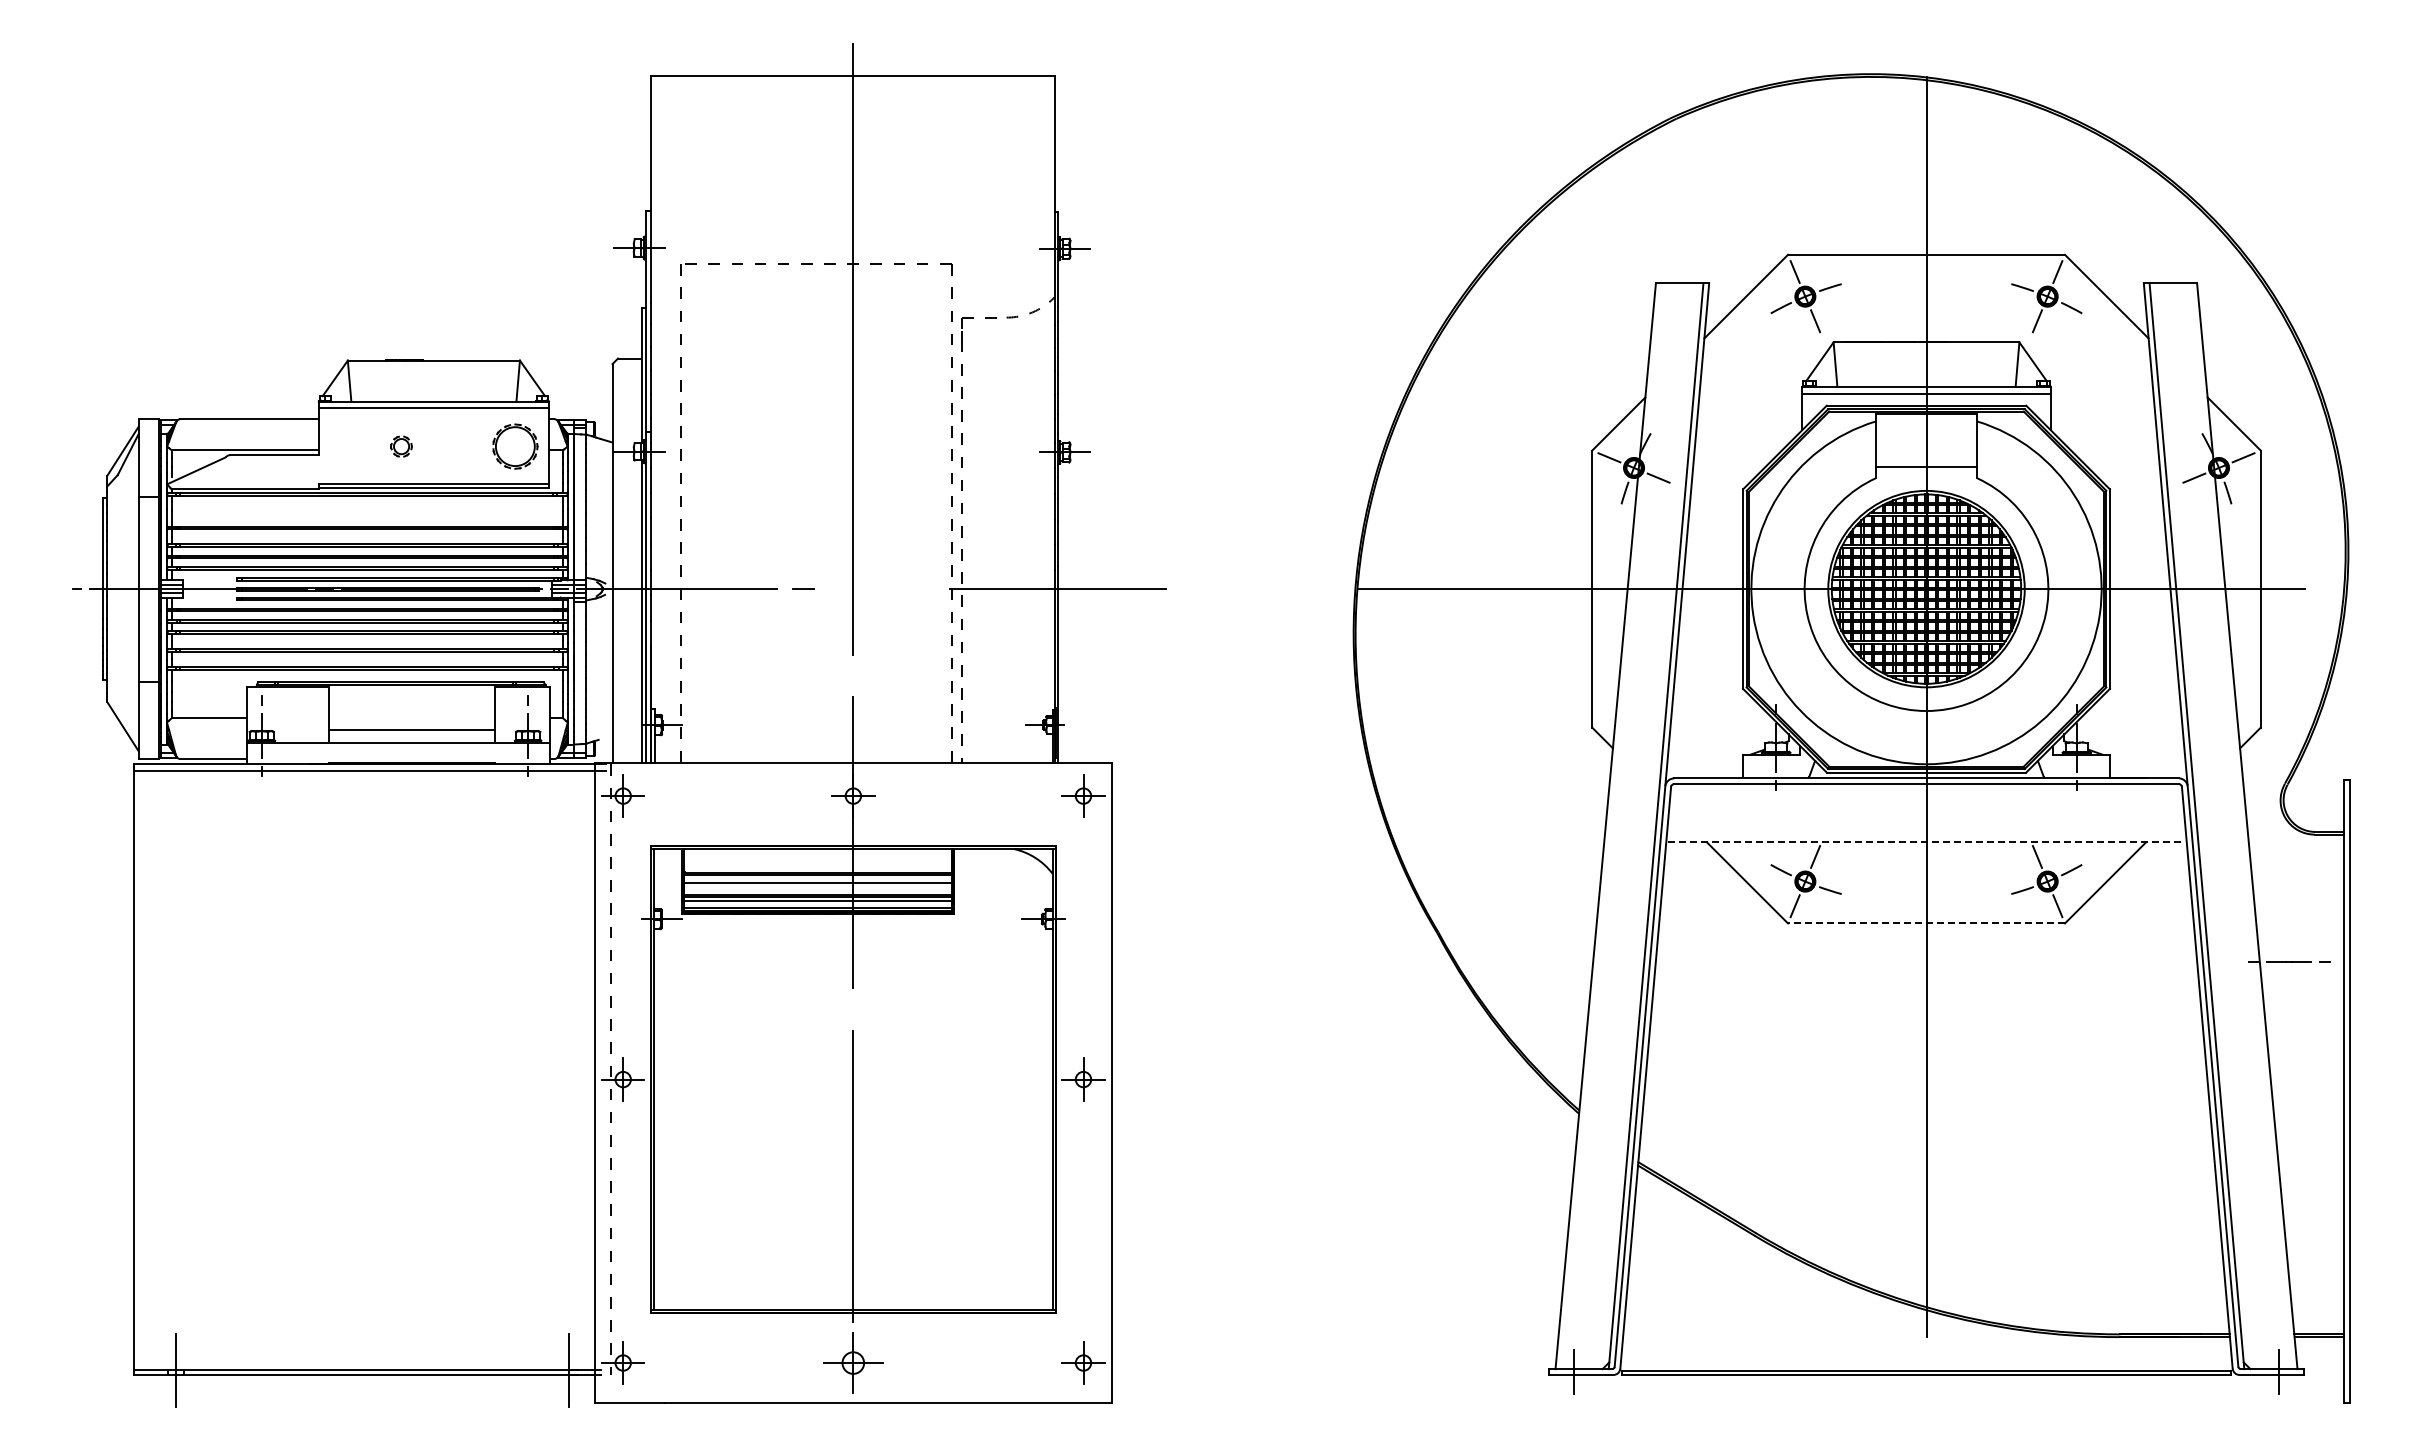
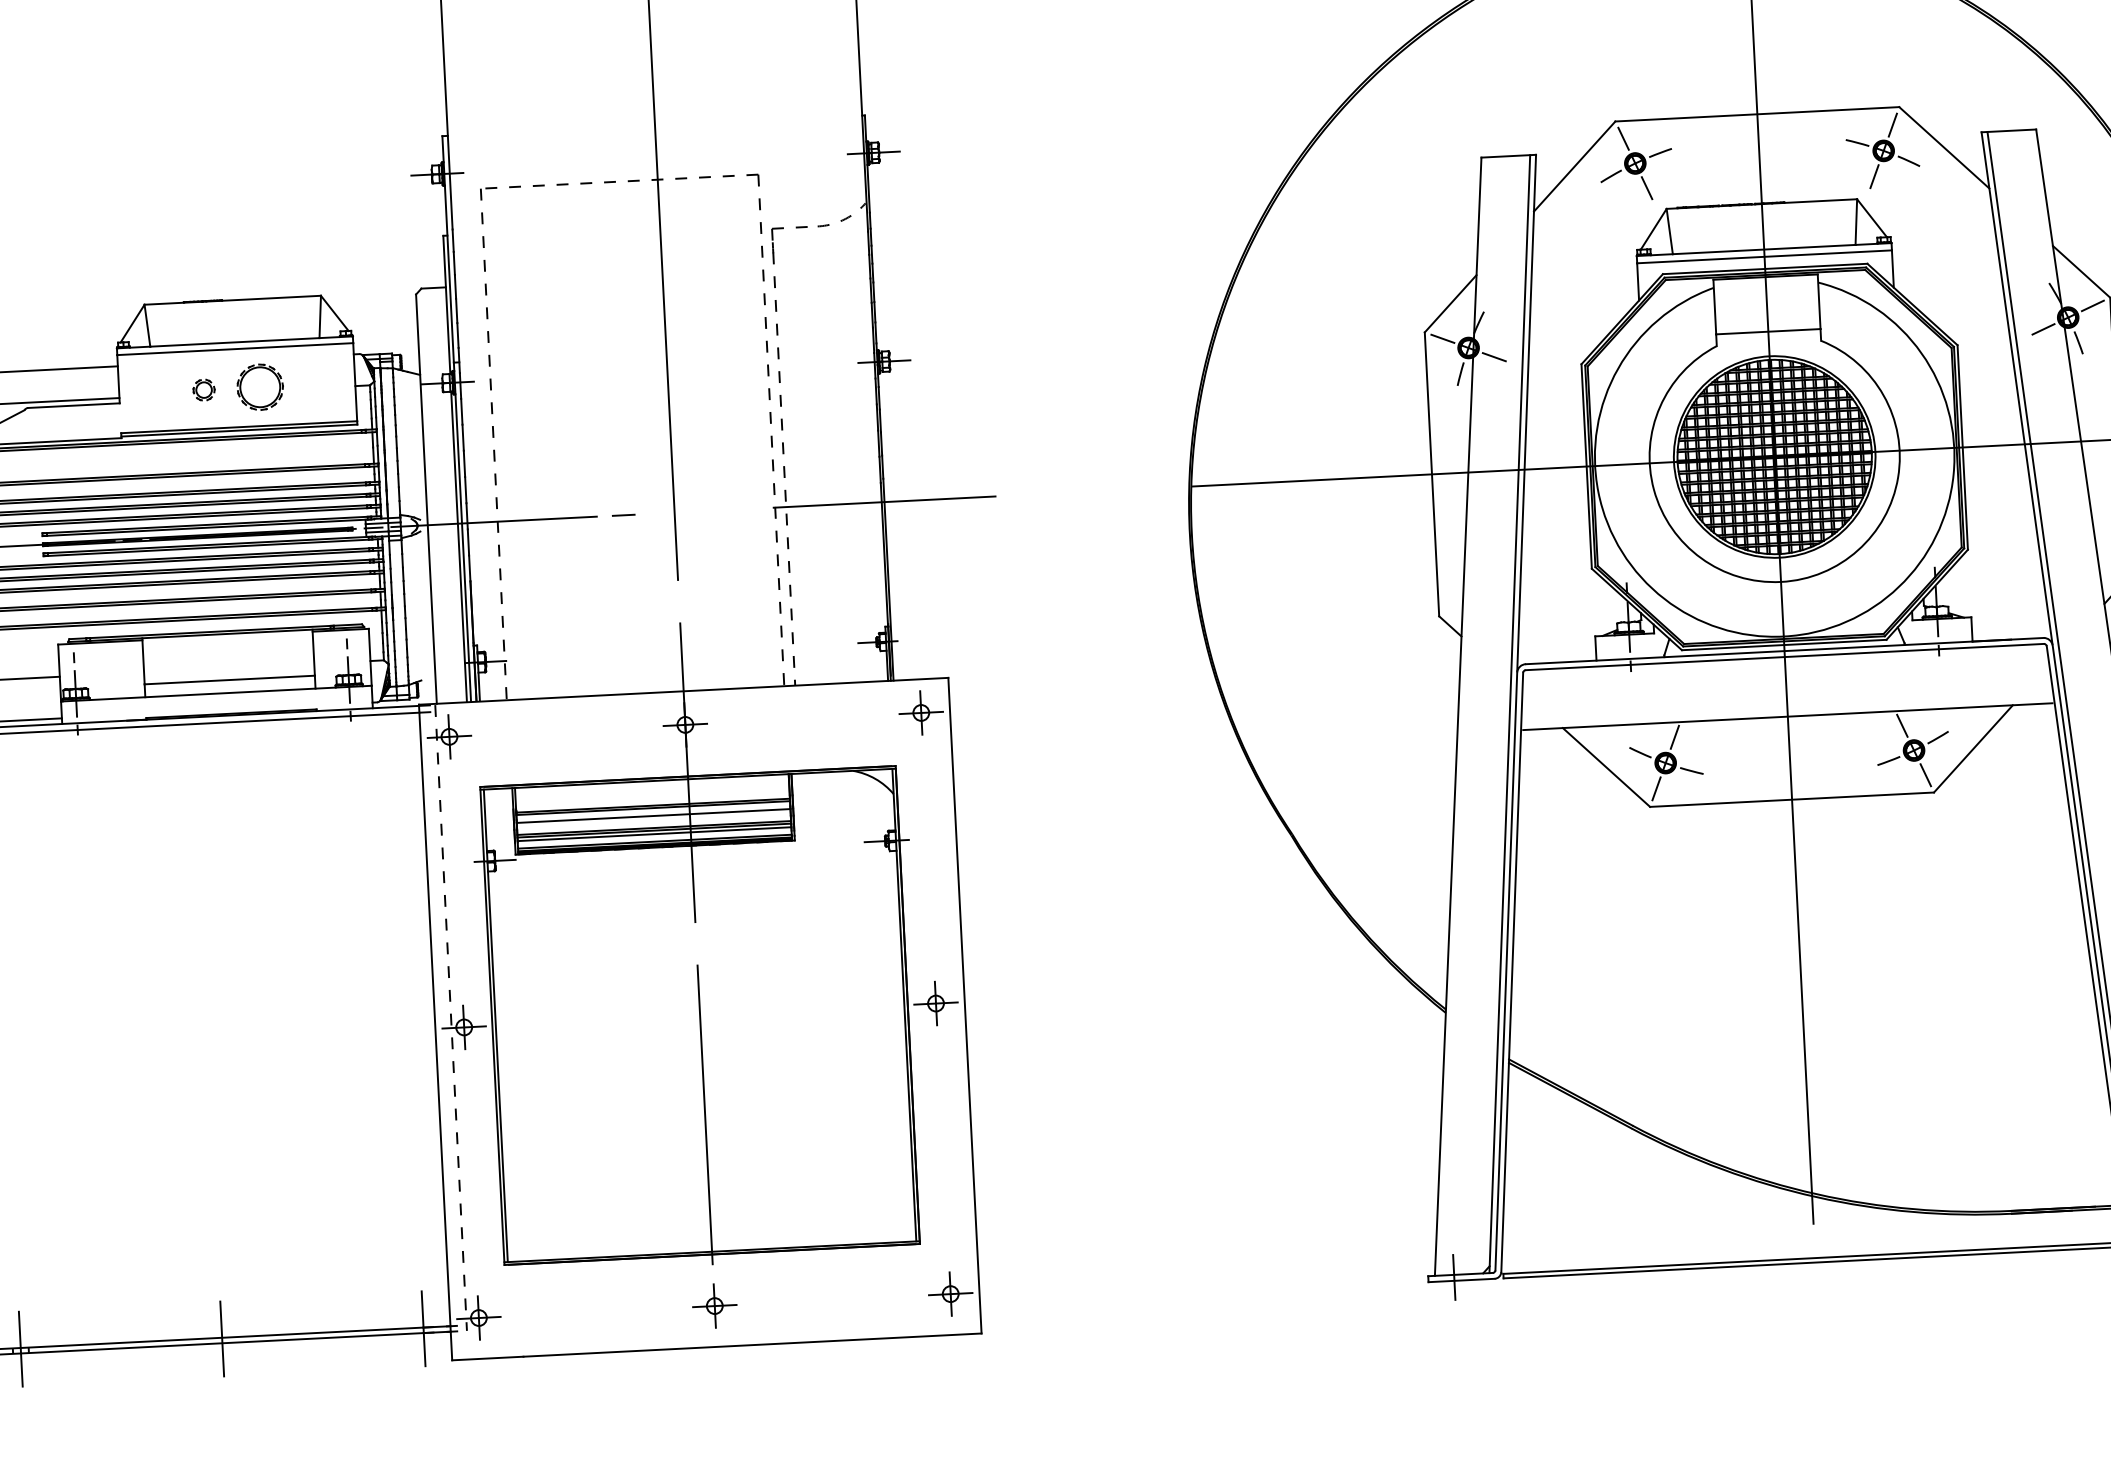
part: (515, 446) -> (260, 387), moved
line: (1927, 842) -> (1788, 716), dashed -> solid
line: (1926, 923) -> (1792, 799), dashed -> solid
part: (853, 1362) -> (714, 1305), size x0.71
line: (372, 1370) -> (222, 1338), added

